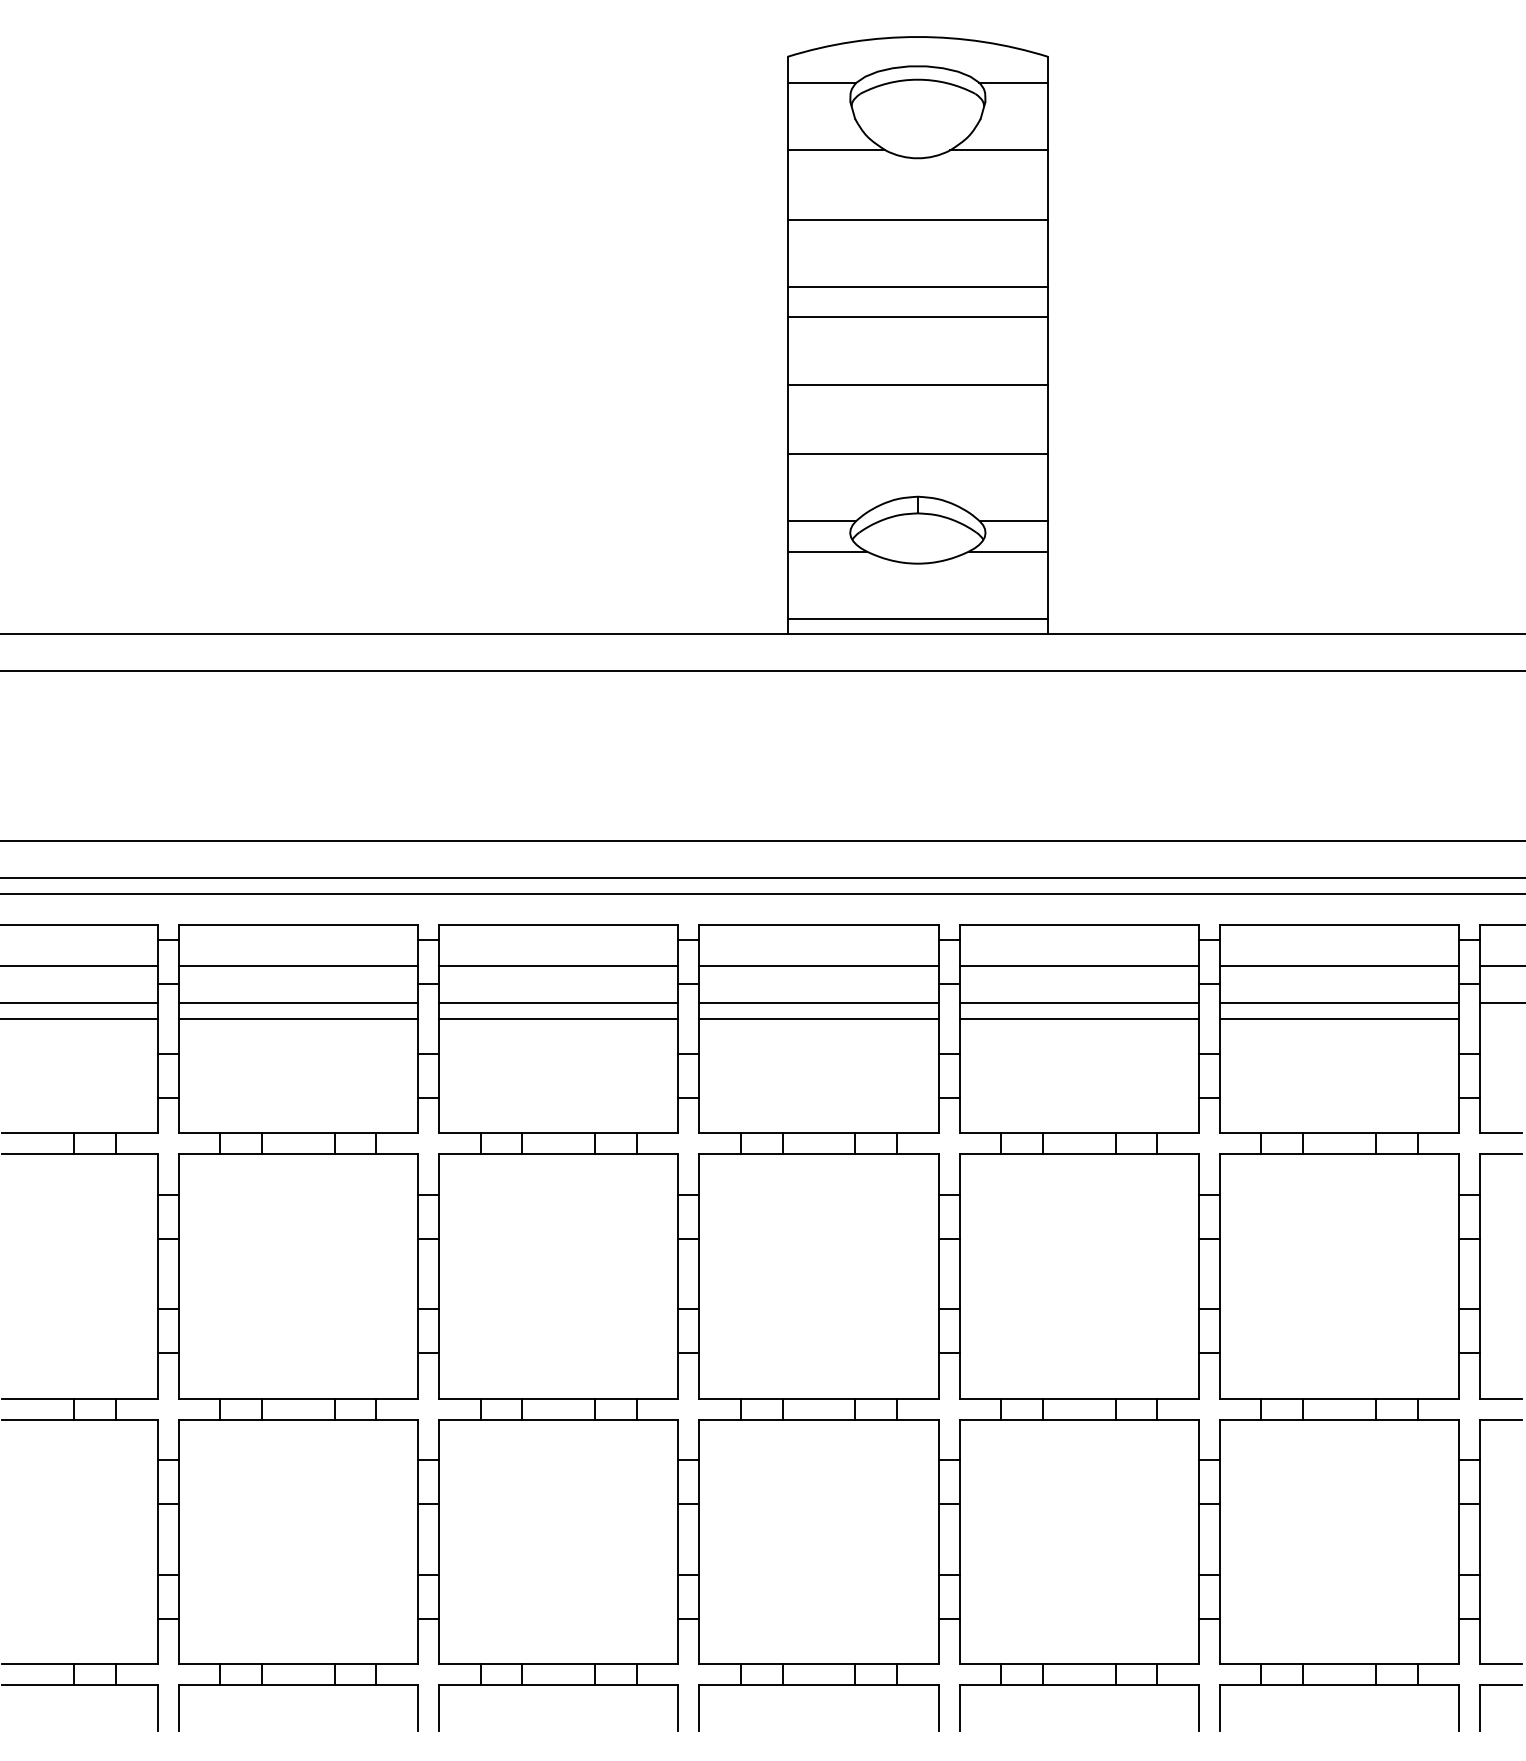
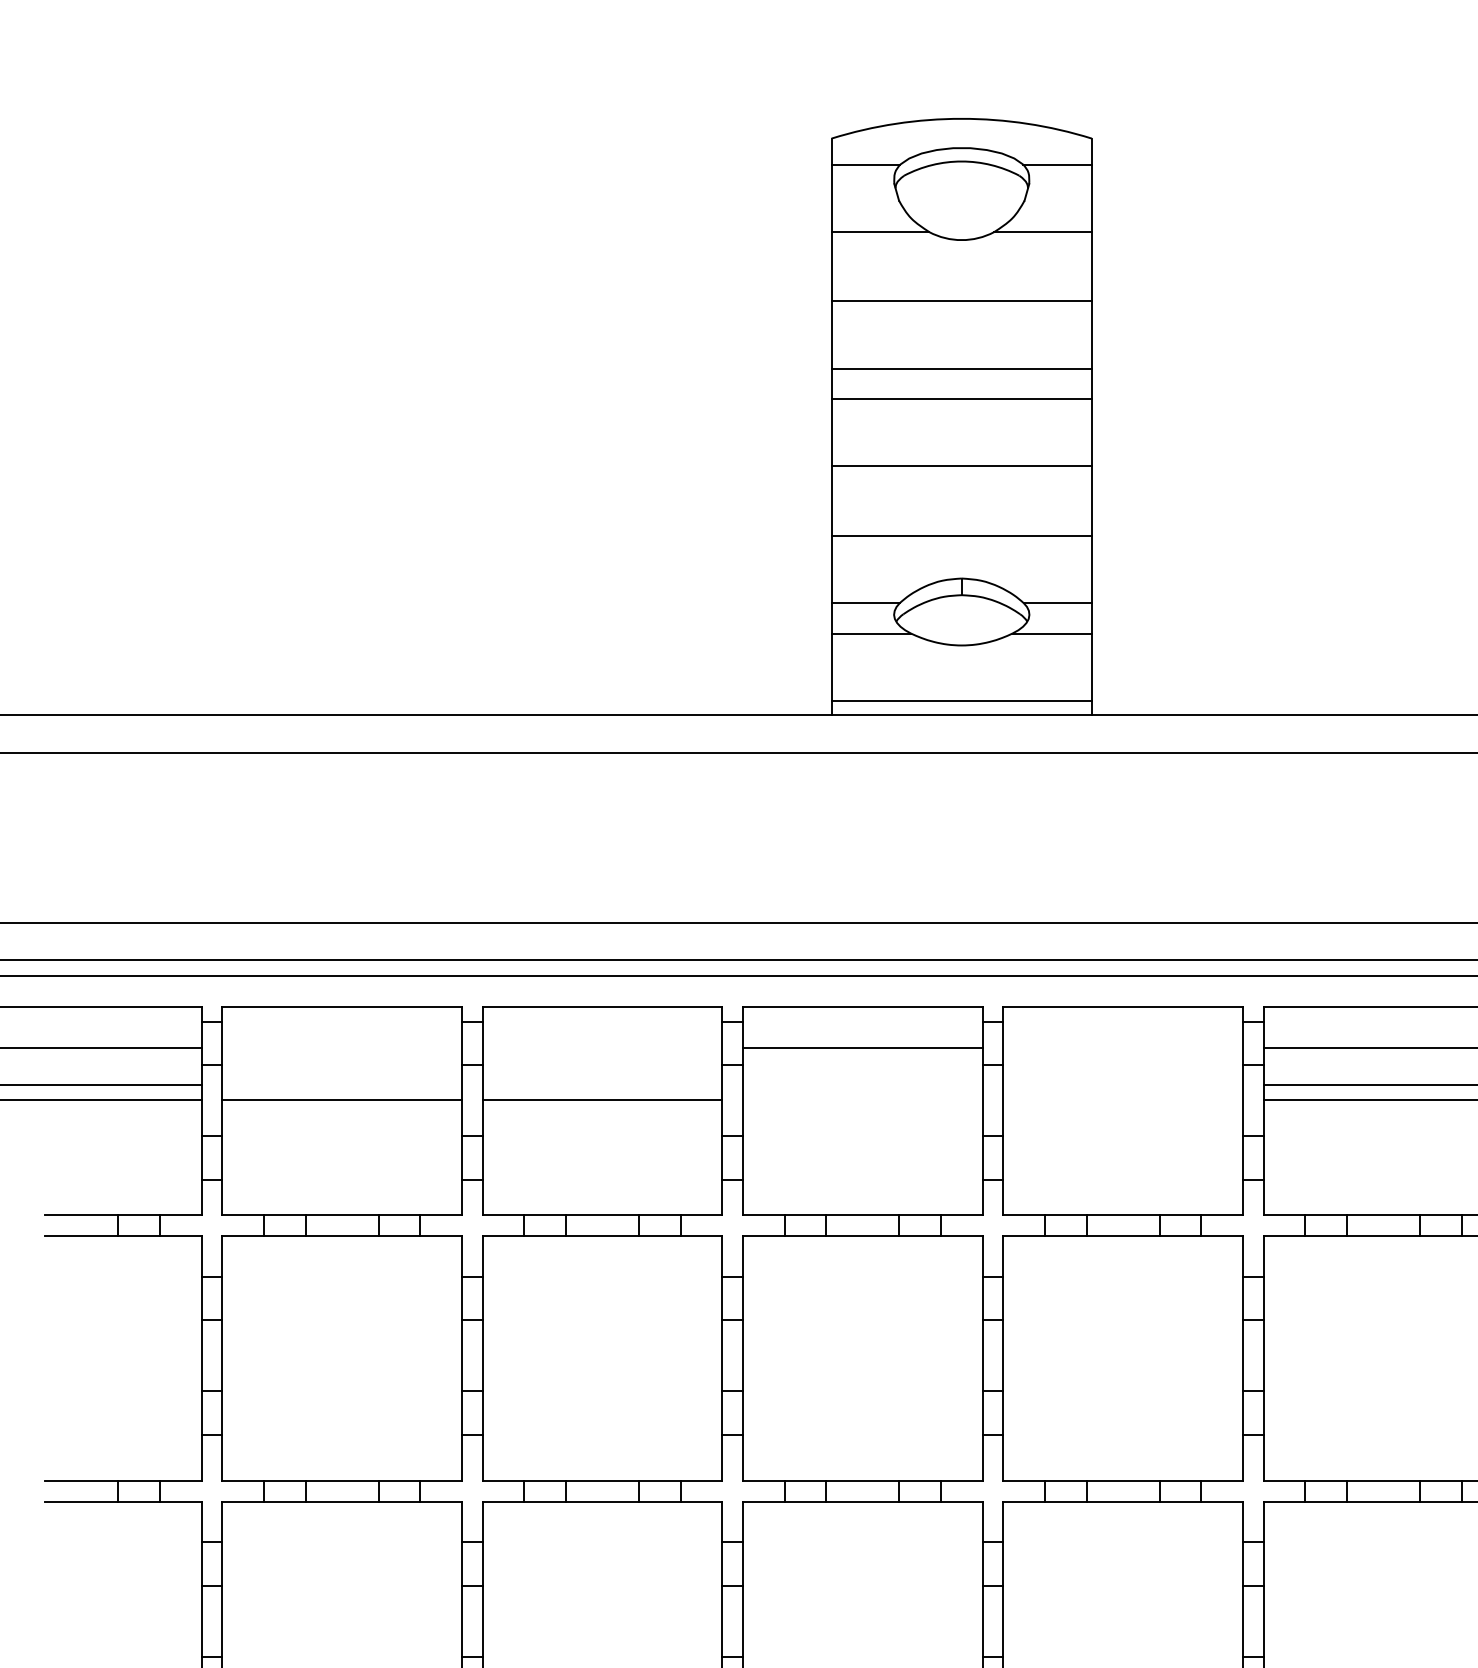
line: (298, 965) -> (342, 1047), removed
line: (558, 965) -> (602, 1047), removed
line: (1079, 965) -> (1123, 1047), removed
line: (298, 1003) -> (342, 1085), removed
line: (558, 1003) -> (602, 1085), removed
line: (818, 1003) -> (862, 1085), removed
line: (1079, 1003) -> (1123, 1085), removed
line: (818, 1018) -> (862, 1100), removed
line: (1079, 1018) -> (1123, 1100), removed

